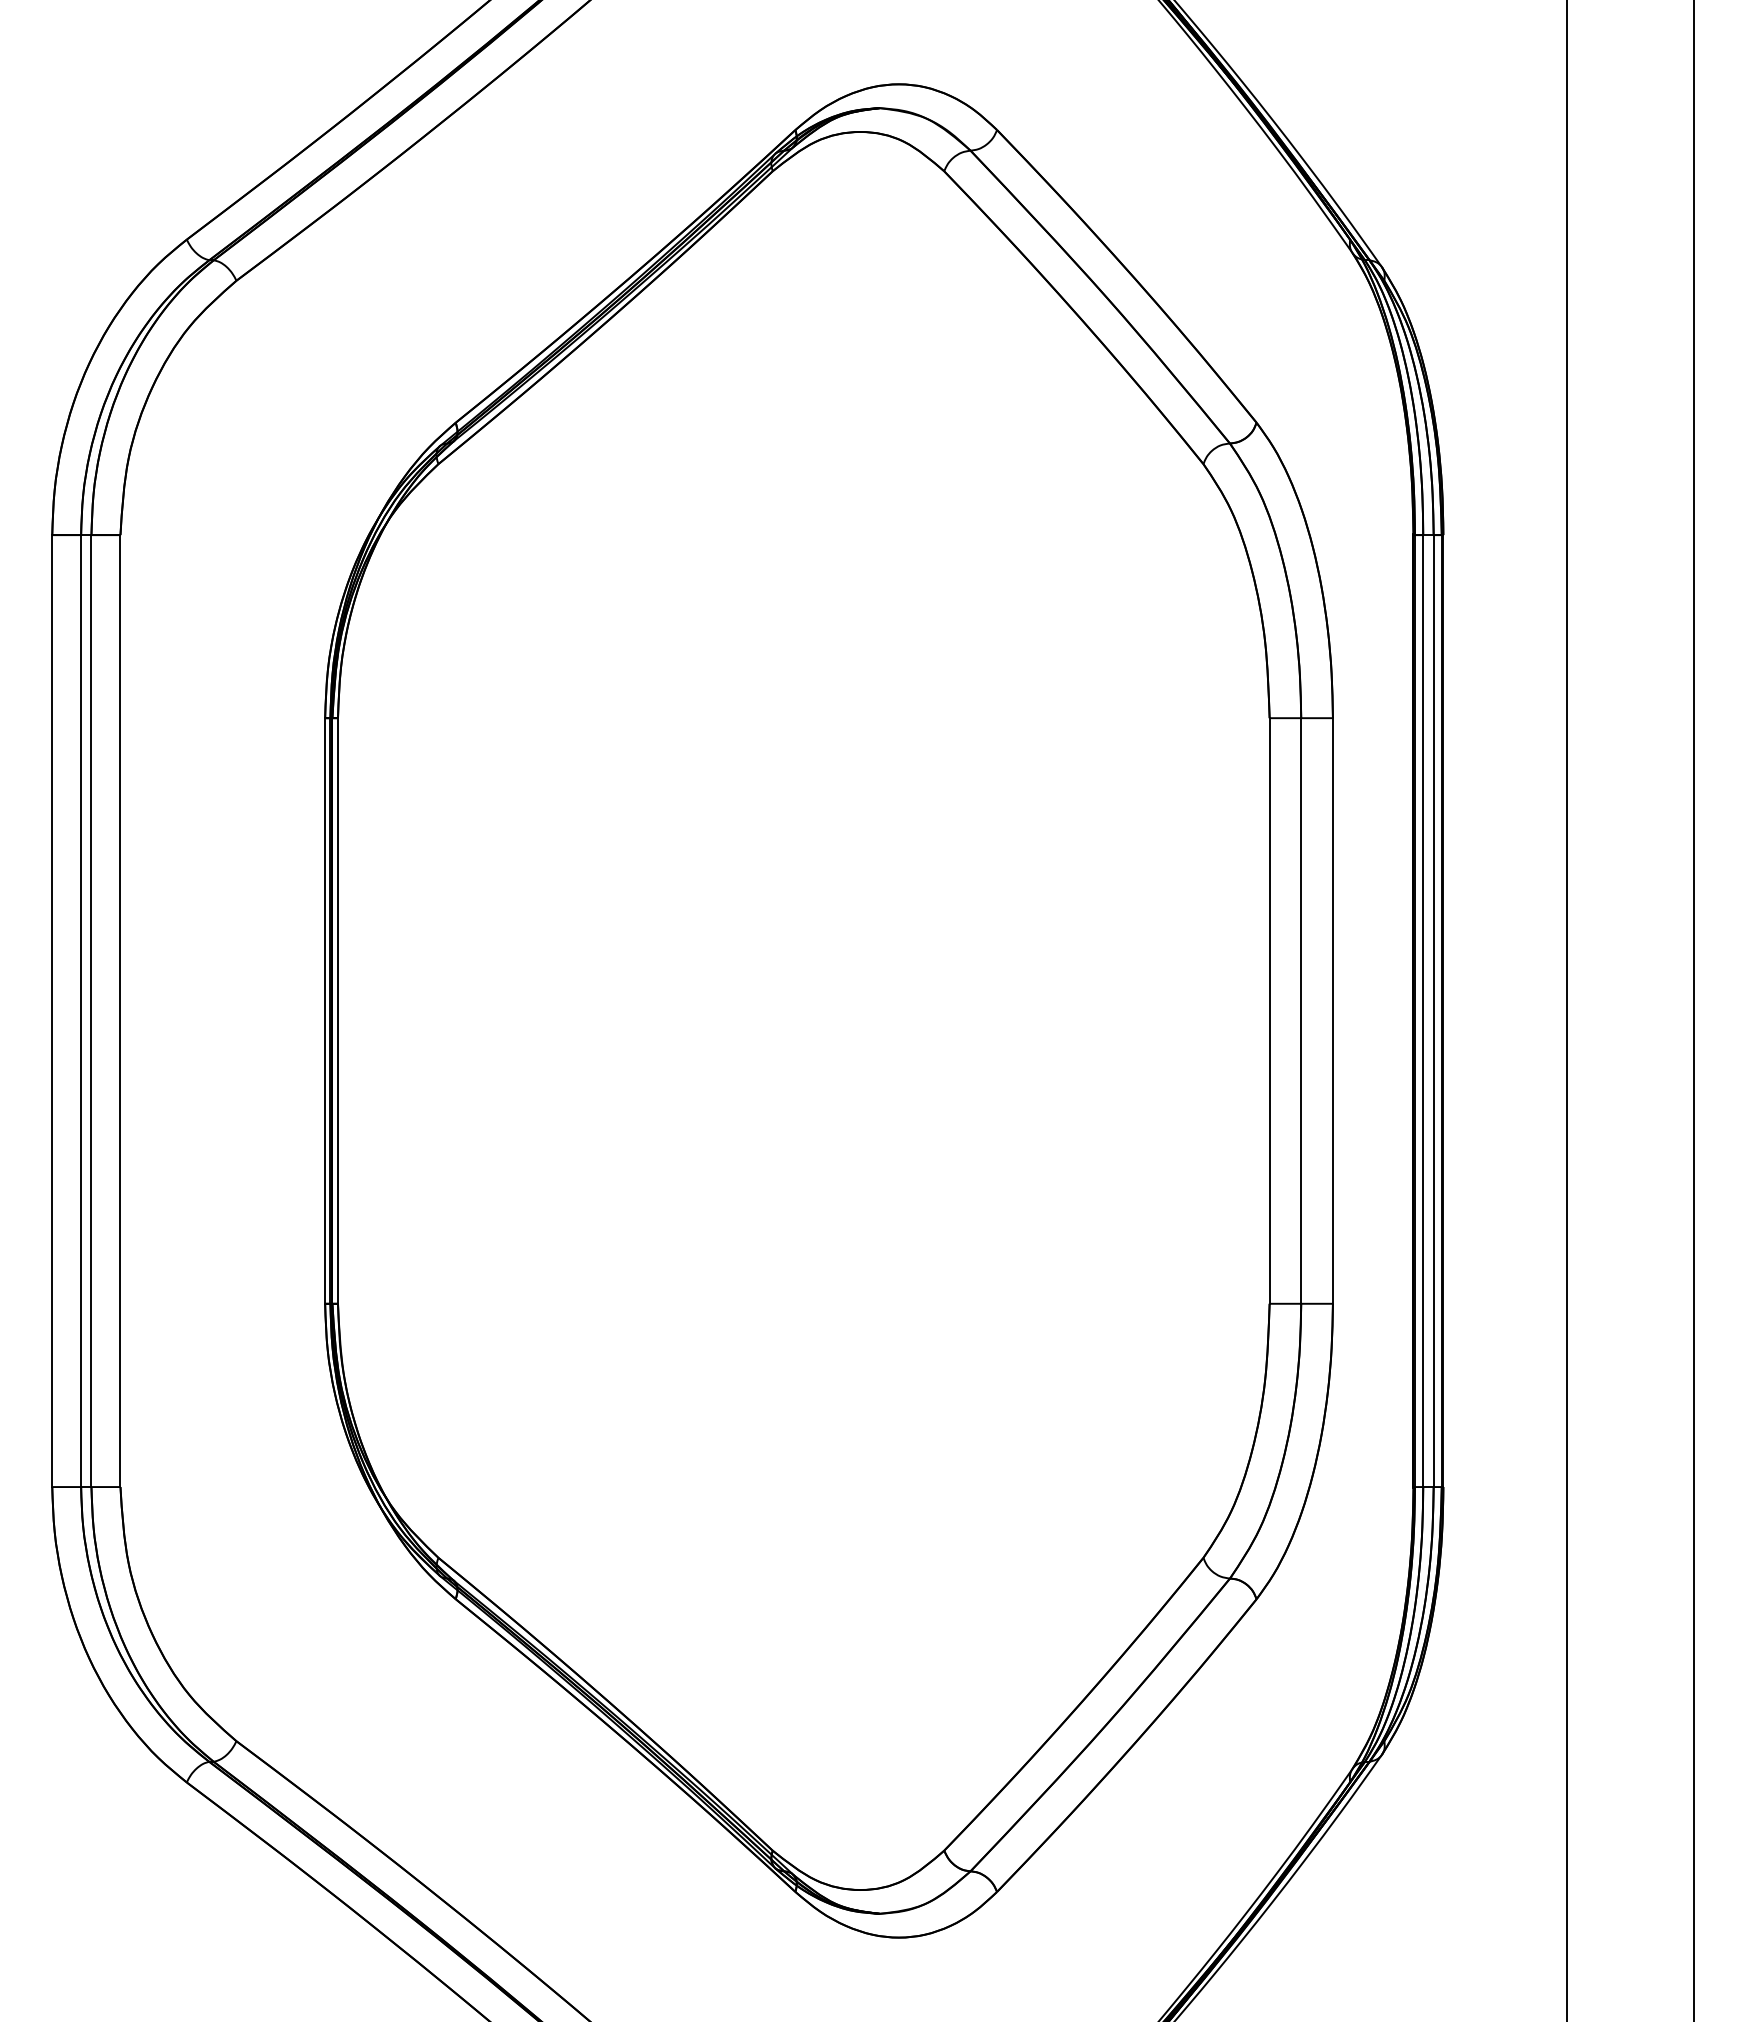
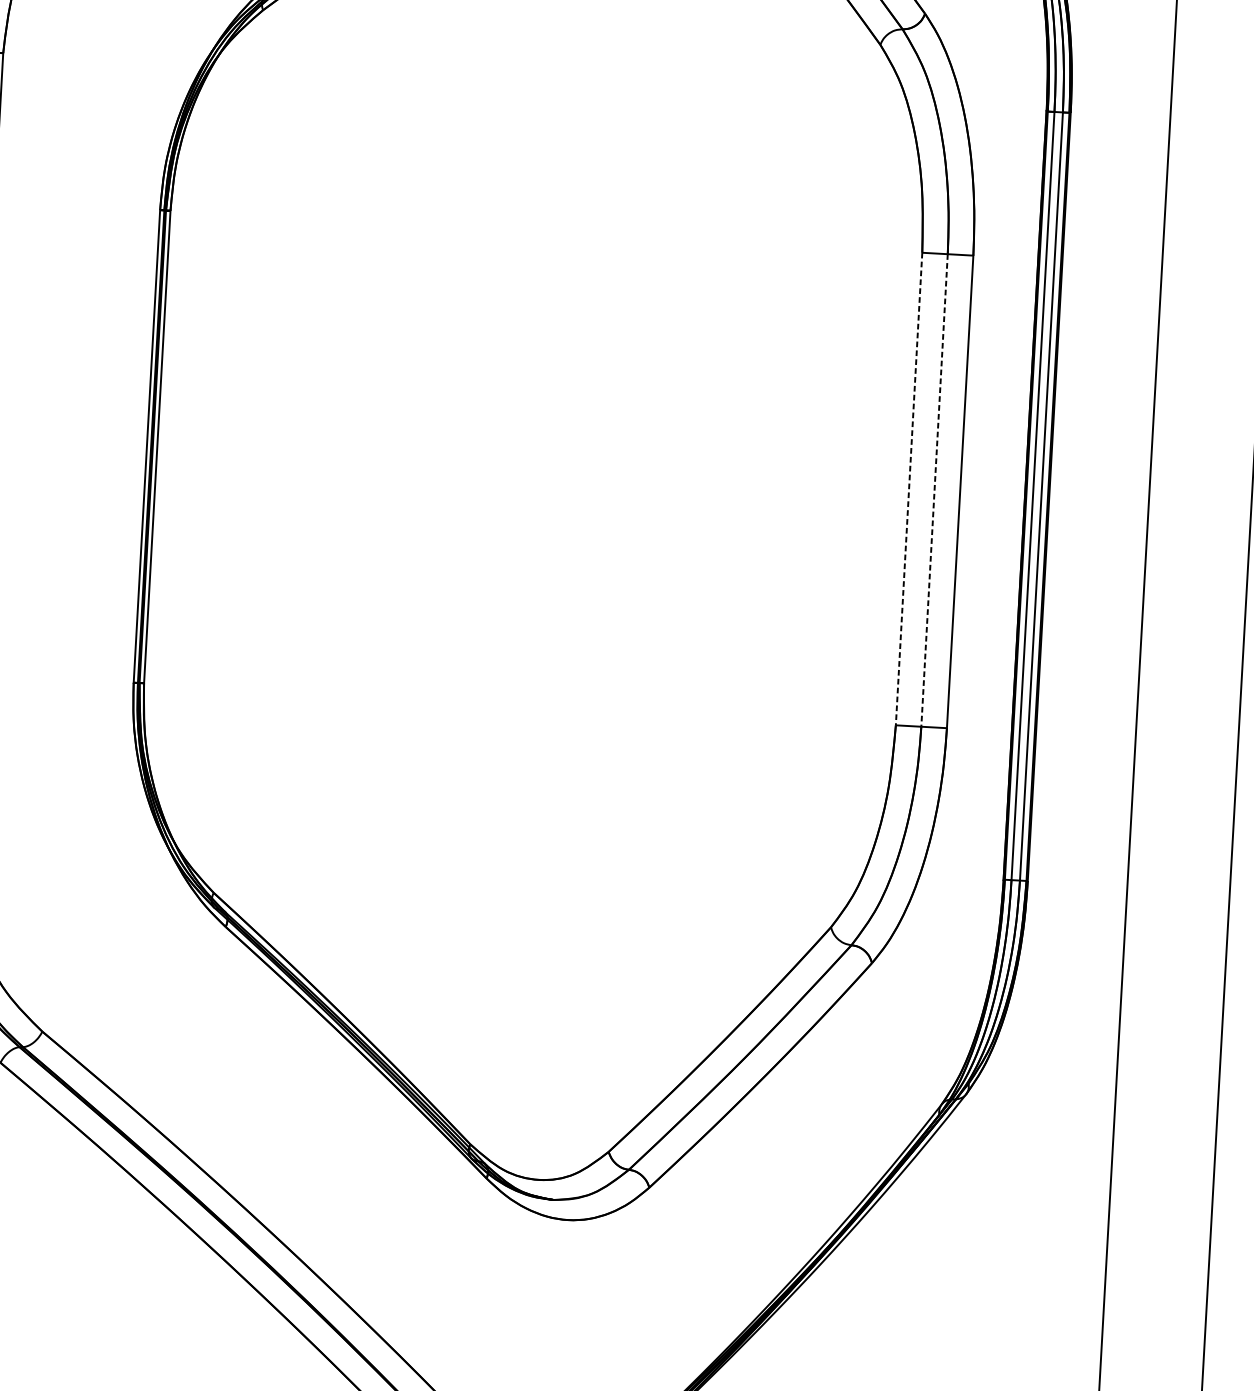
line: (1269, 1010) -> (908, 488), solid -> dashed
line: (1301, 1010) -> (934, 490), solid -> dashed

